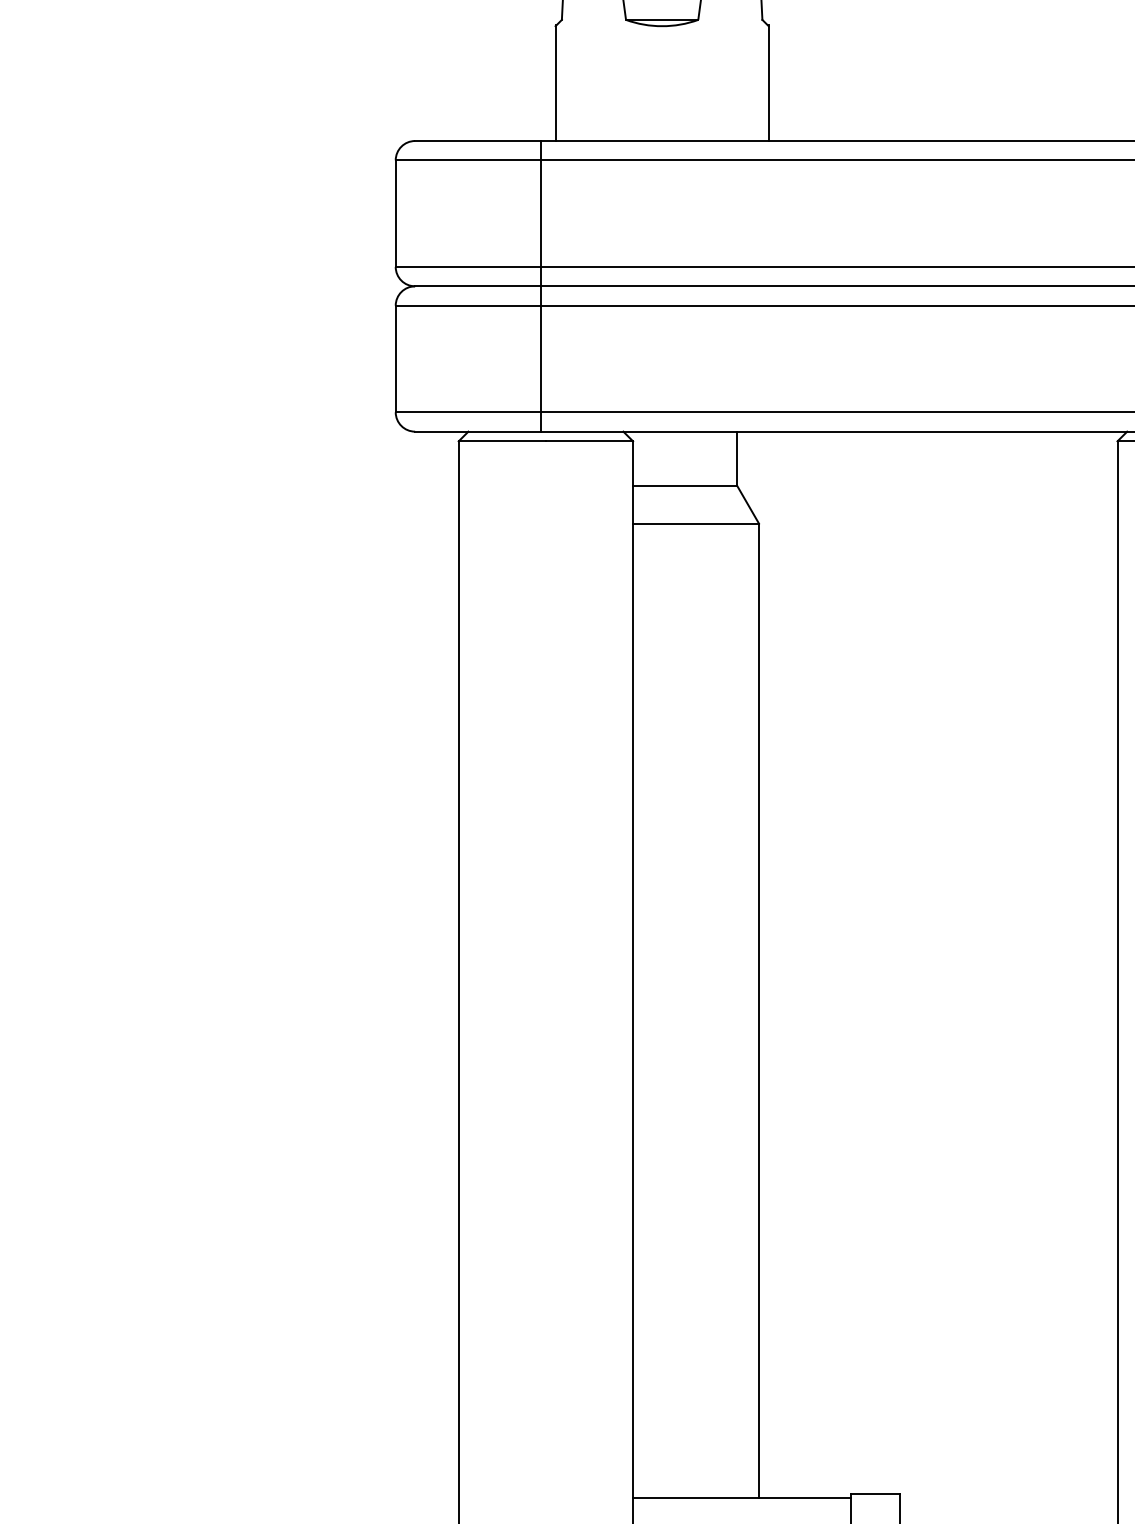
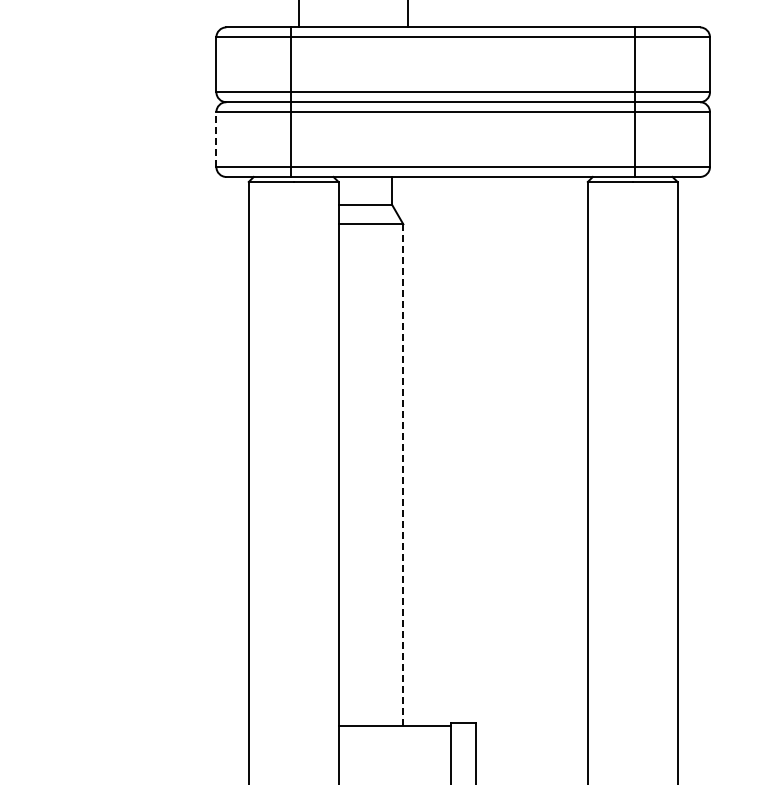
line: (395, 358) -> (216, 139), solid -> dashed
line: (759, 1011) -> (403, 475), solid -> dashed

